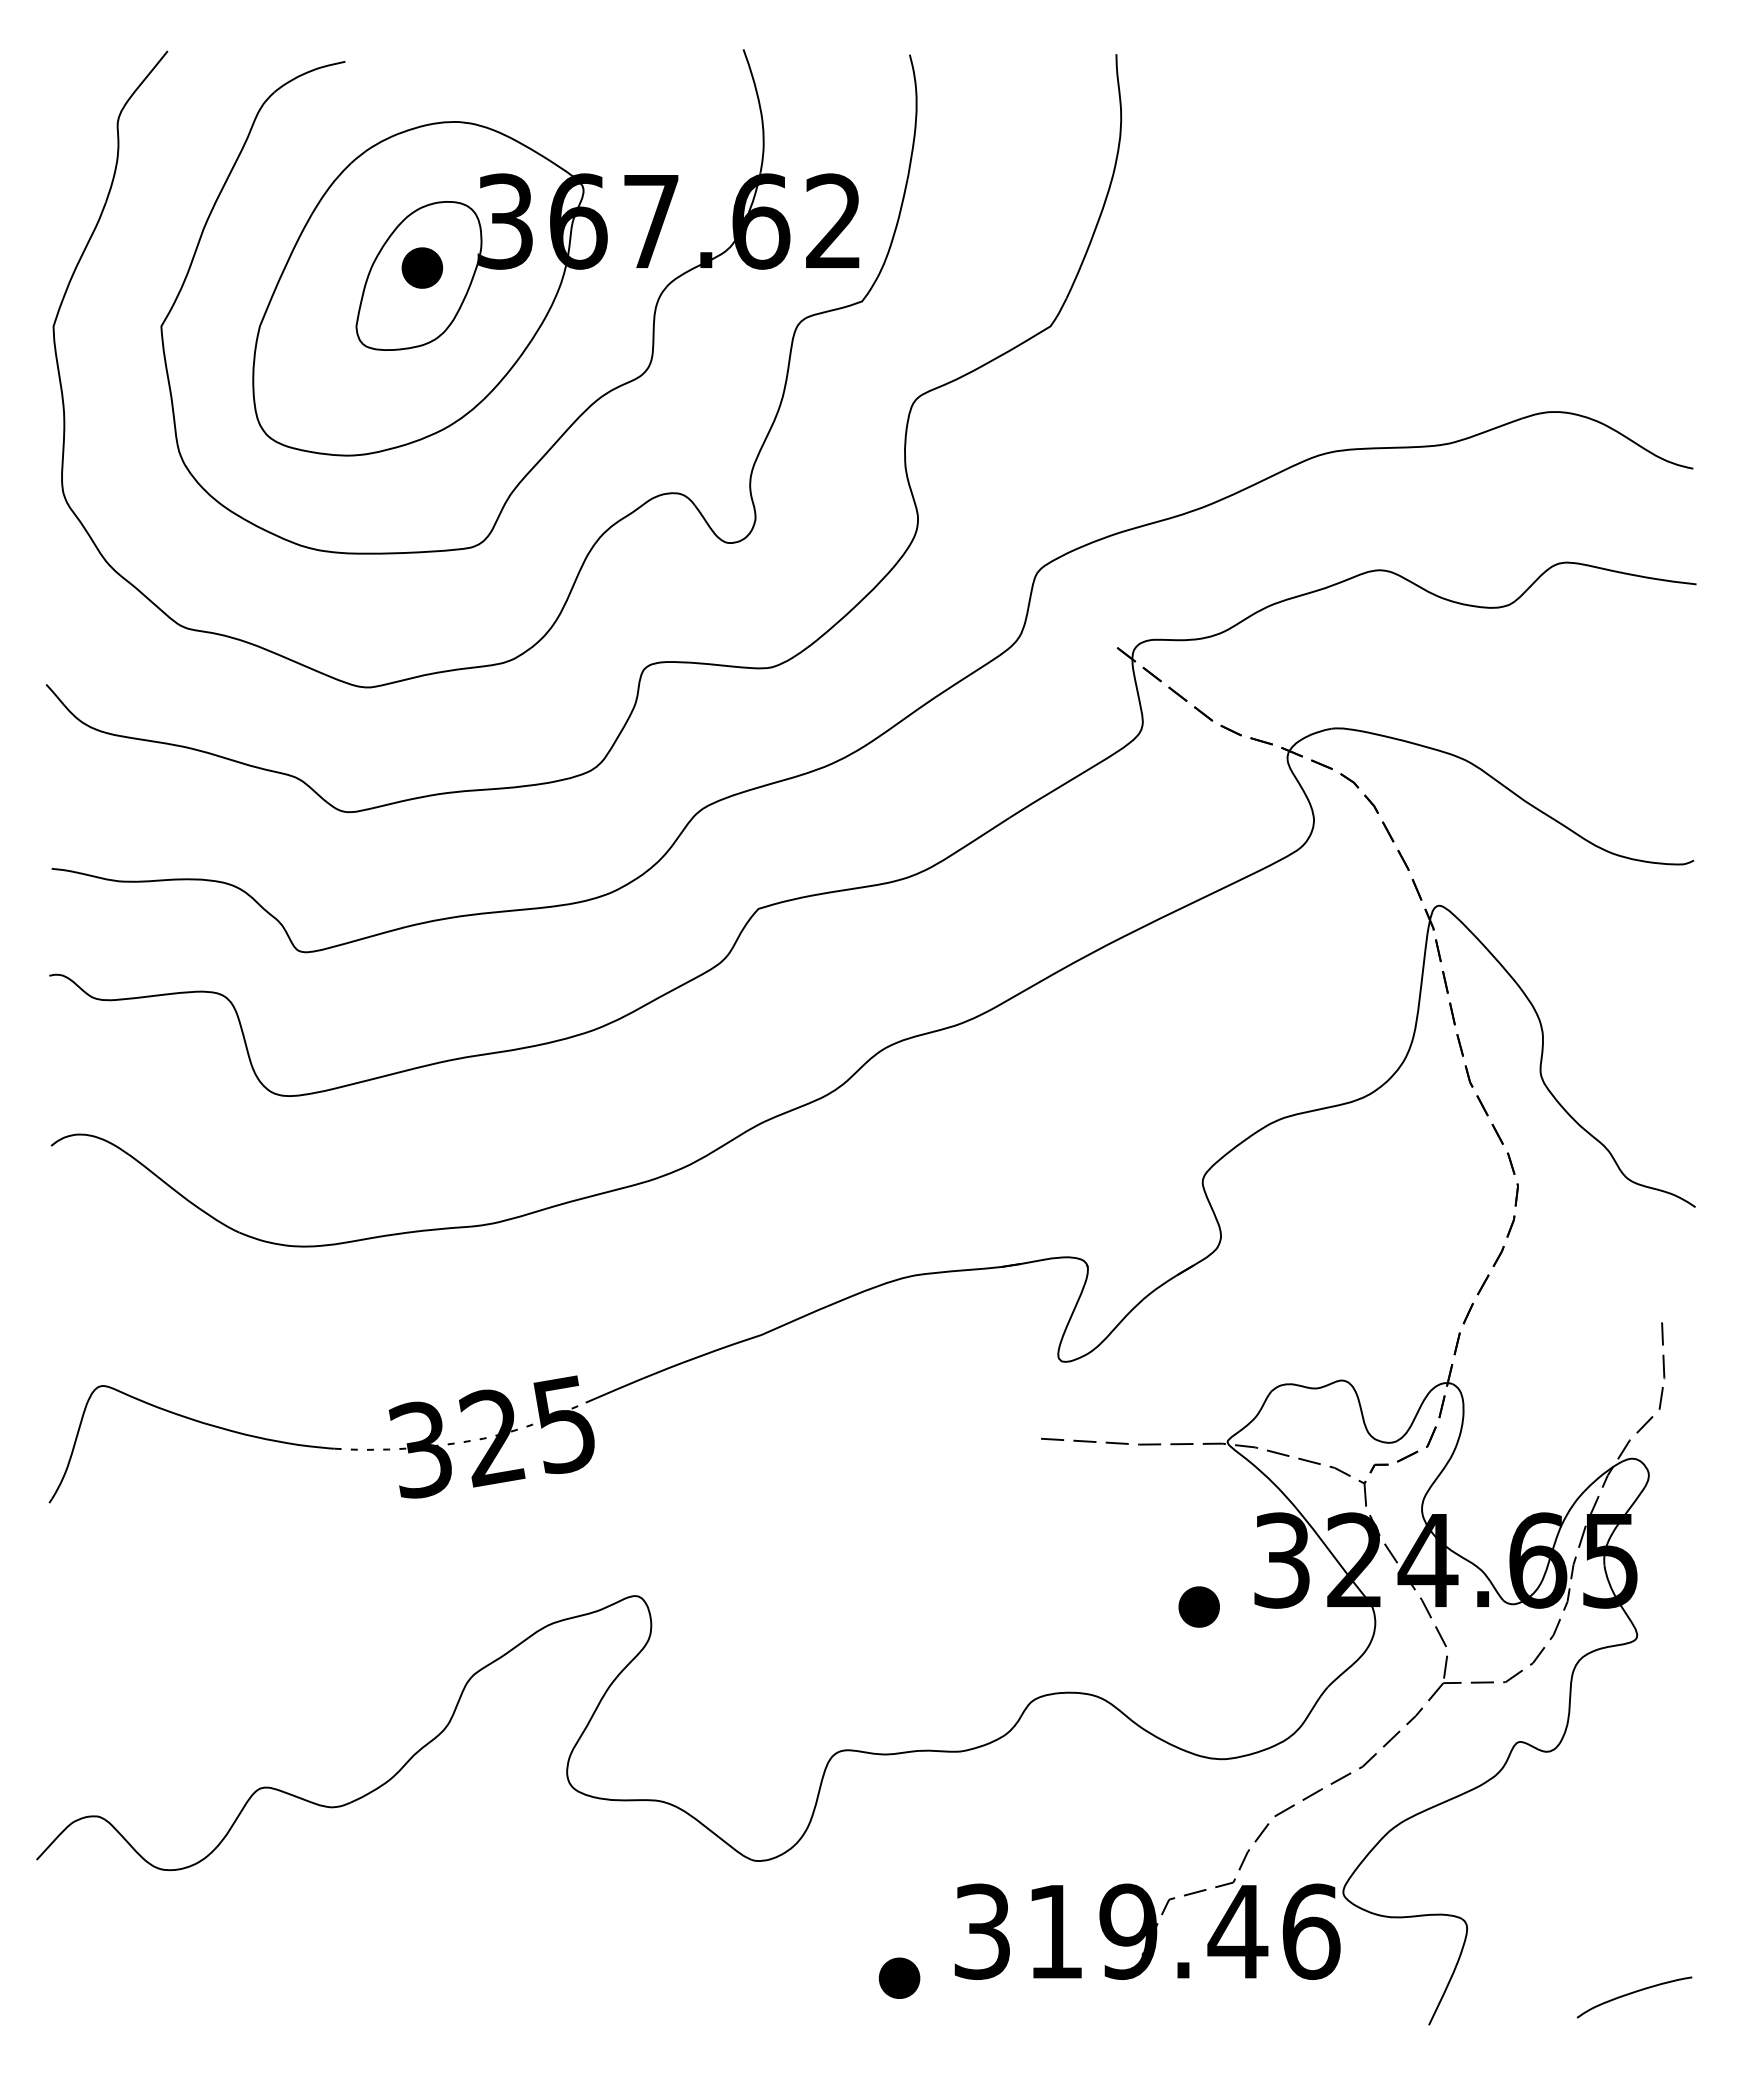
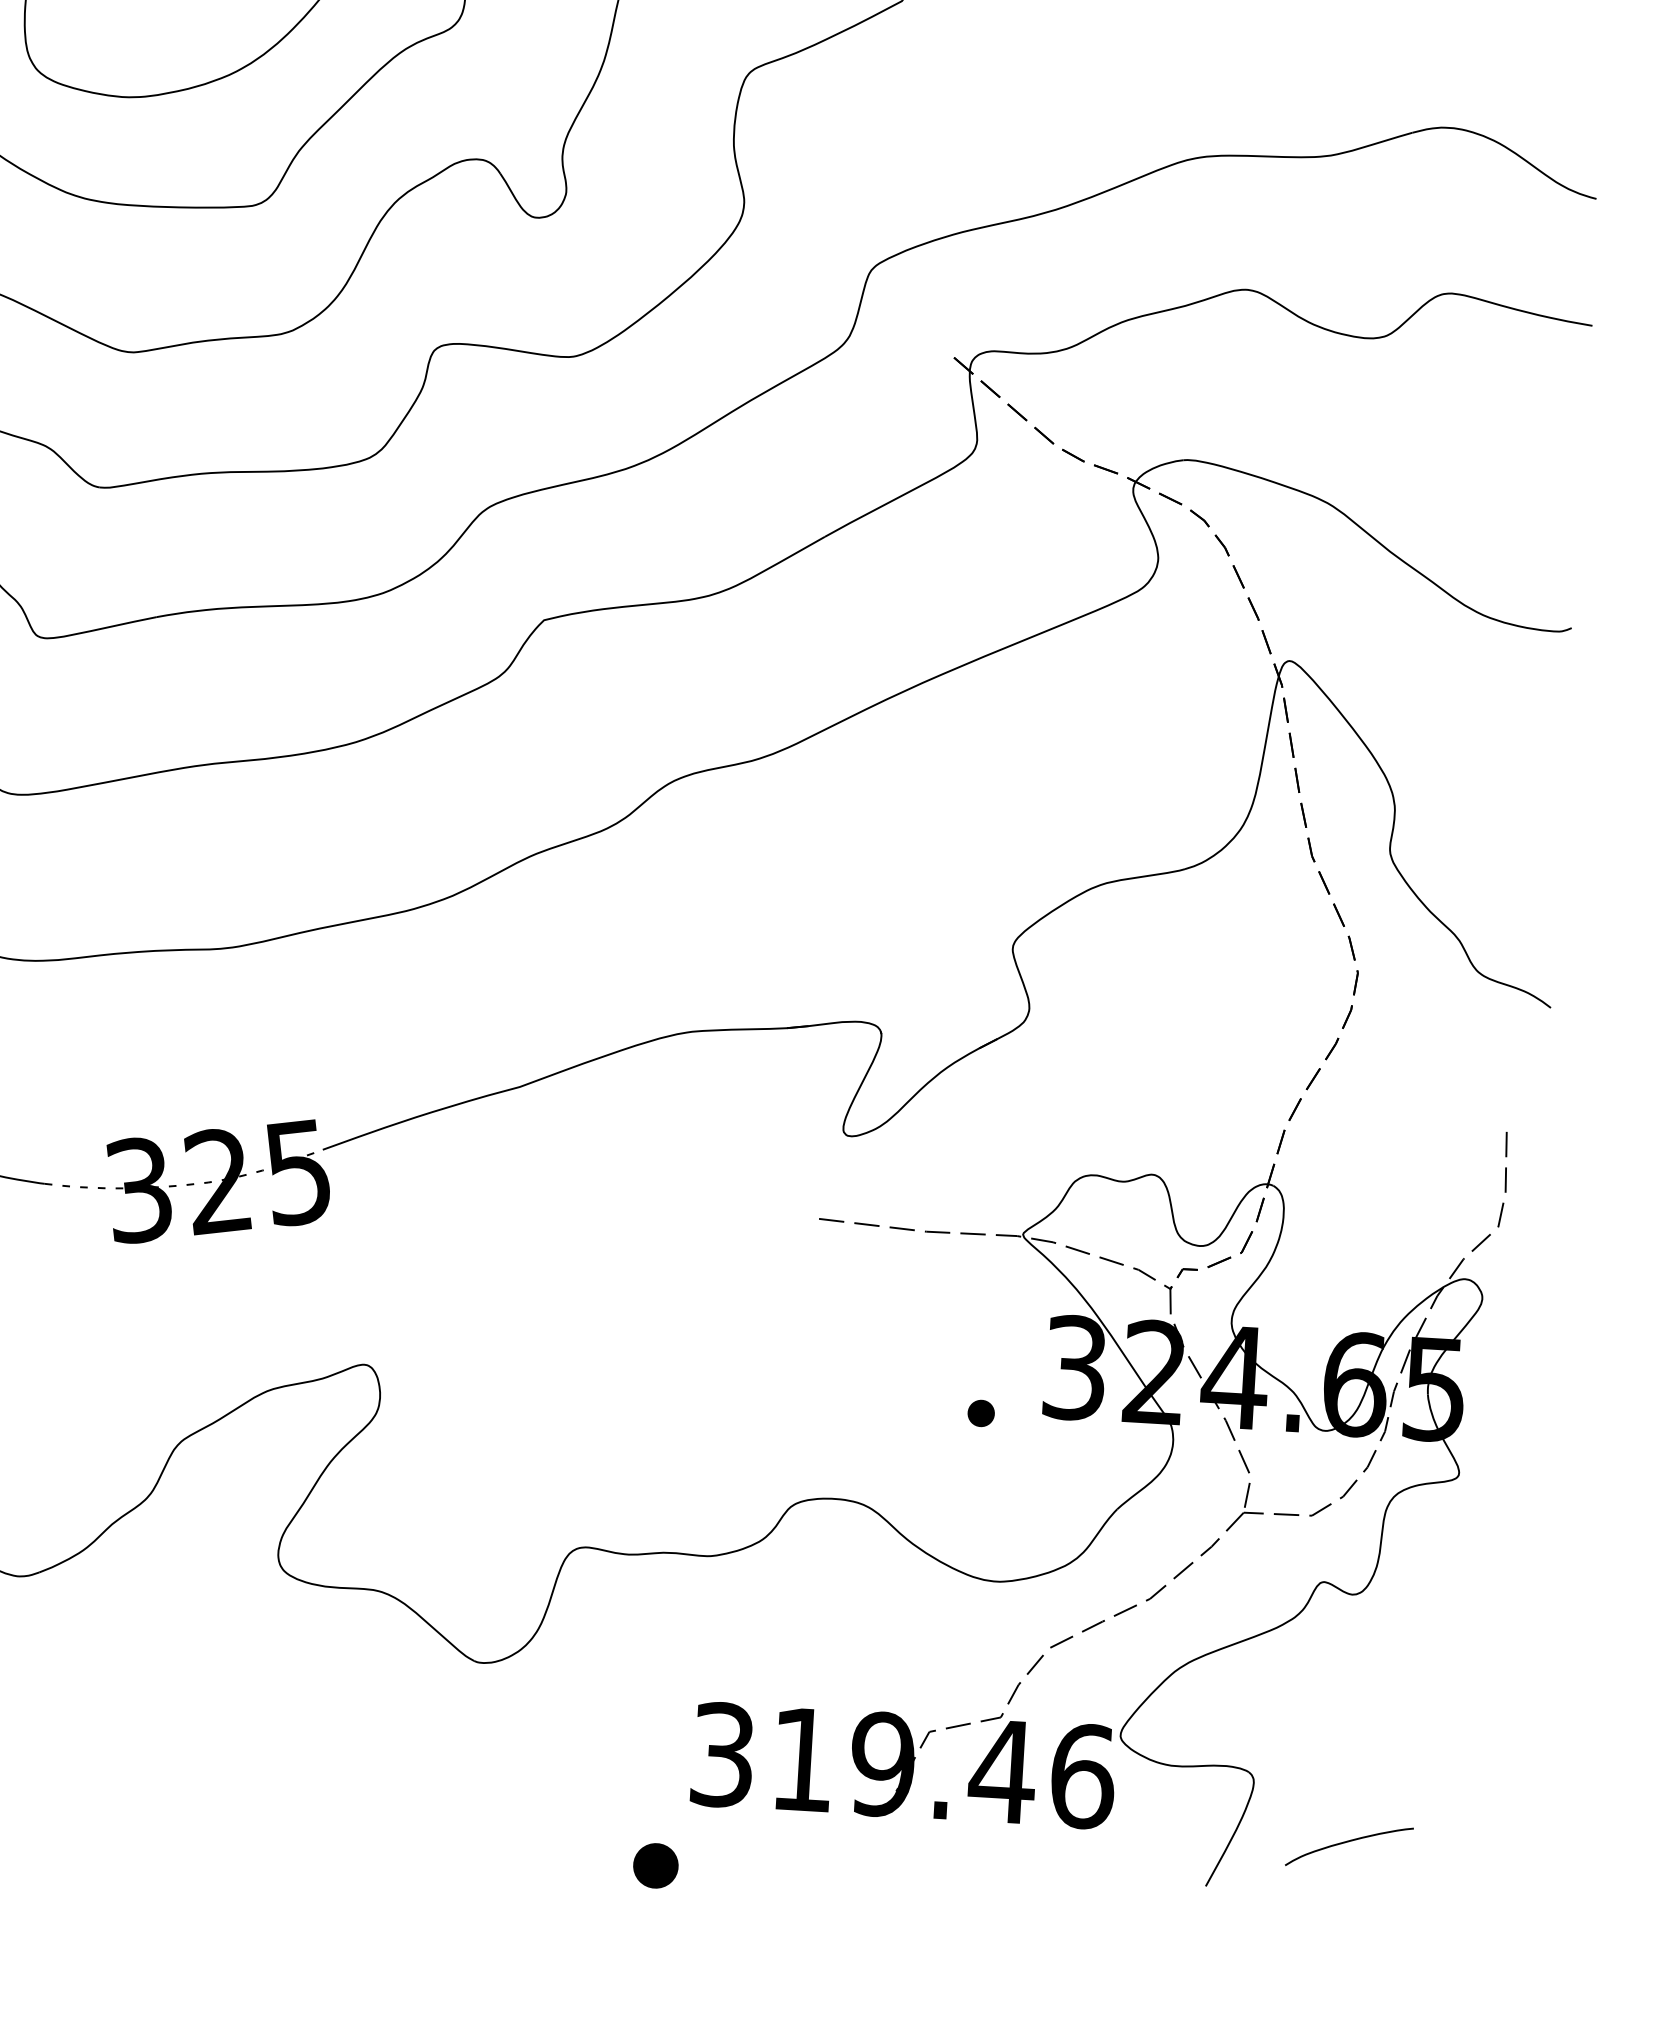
part: (1198, 1606) -> (980, 1412), size x0.6
part: (899, 1977) -> (655, 1865), moved
curve: (1634, 1993) -> (1349, 1842), moved

